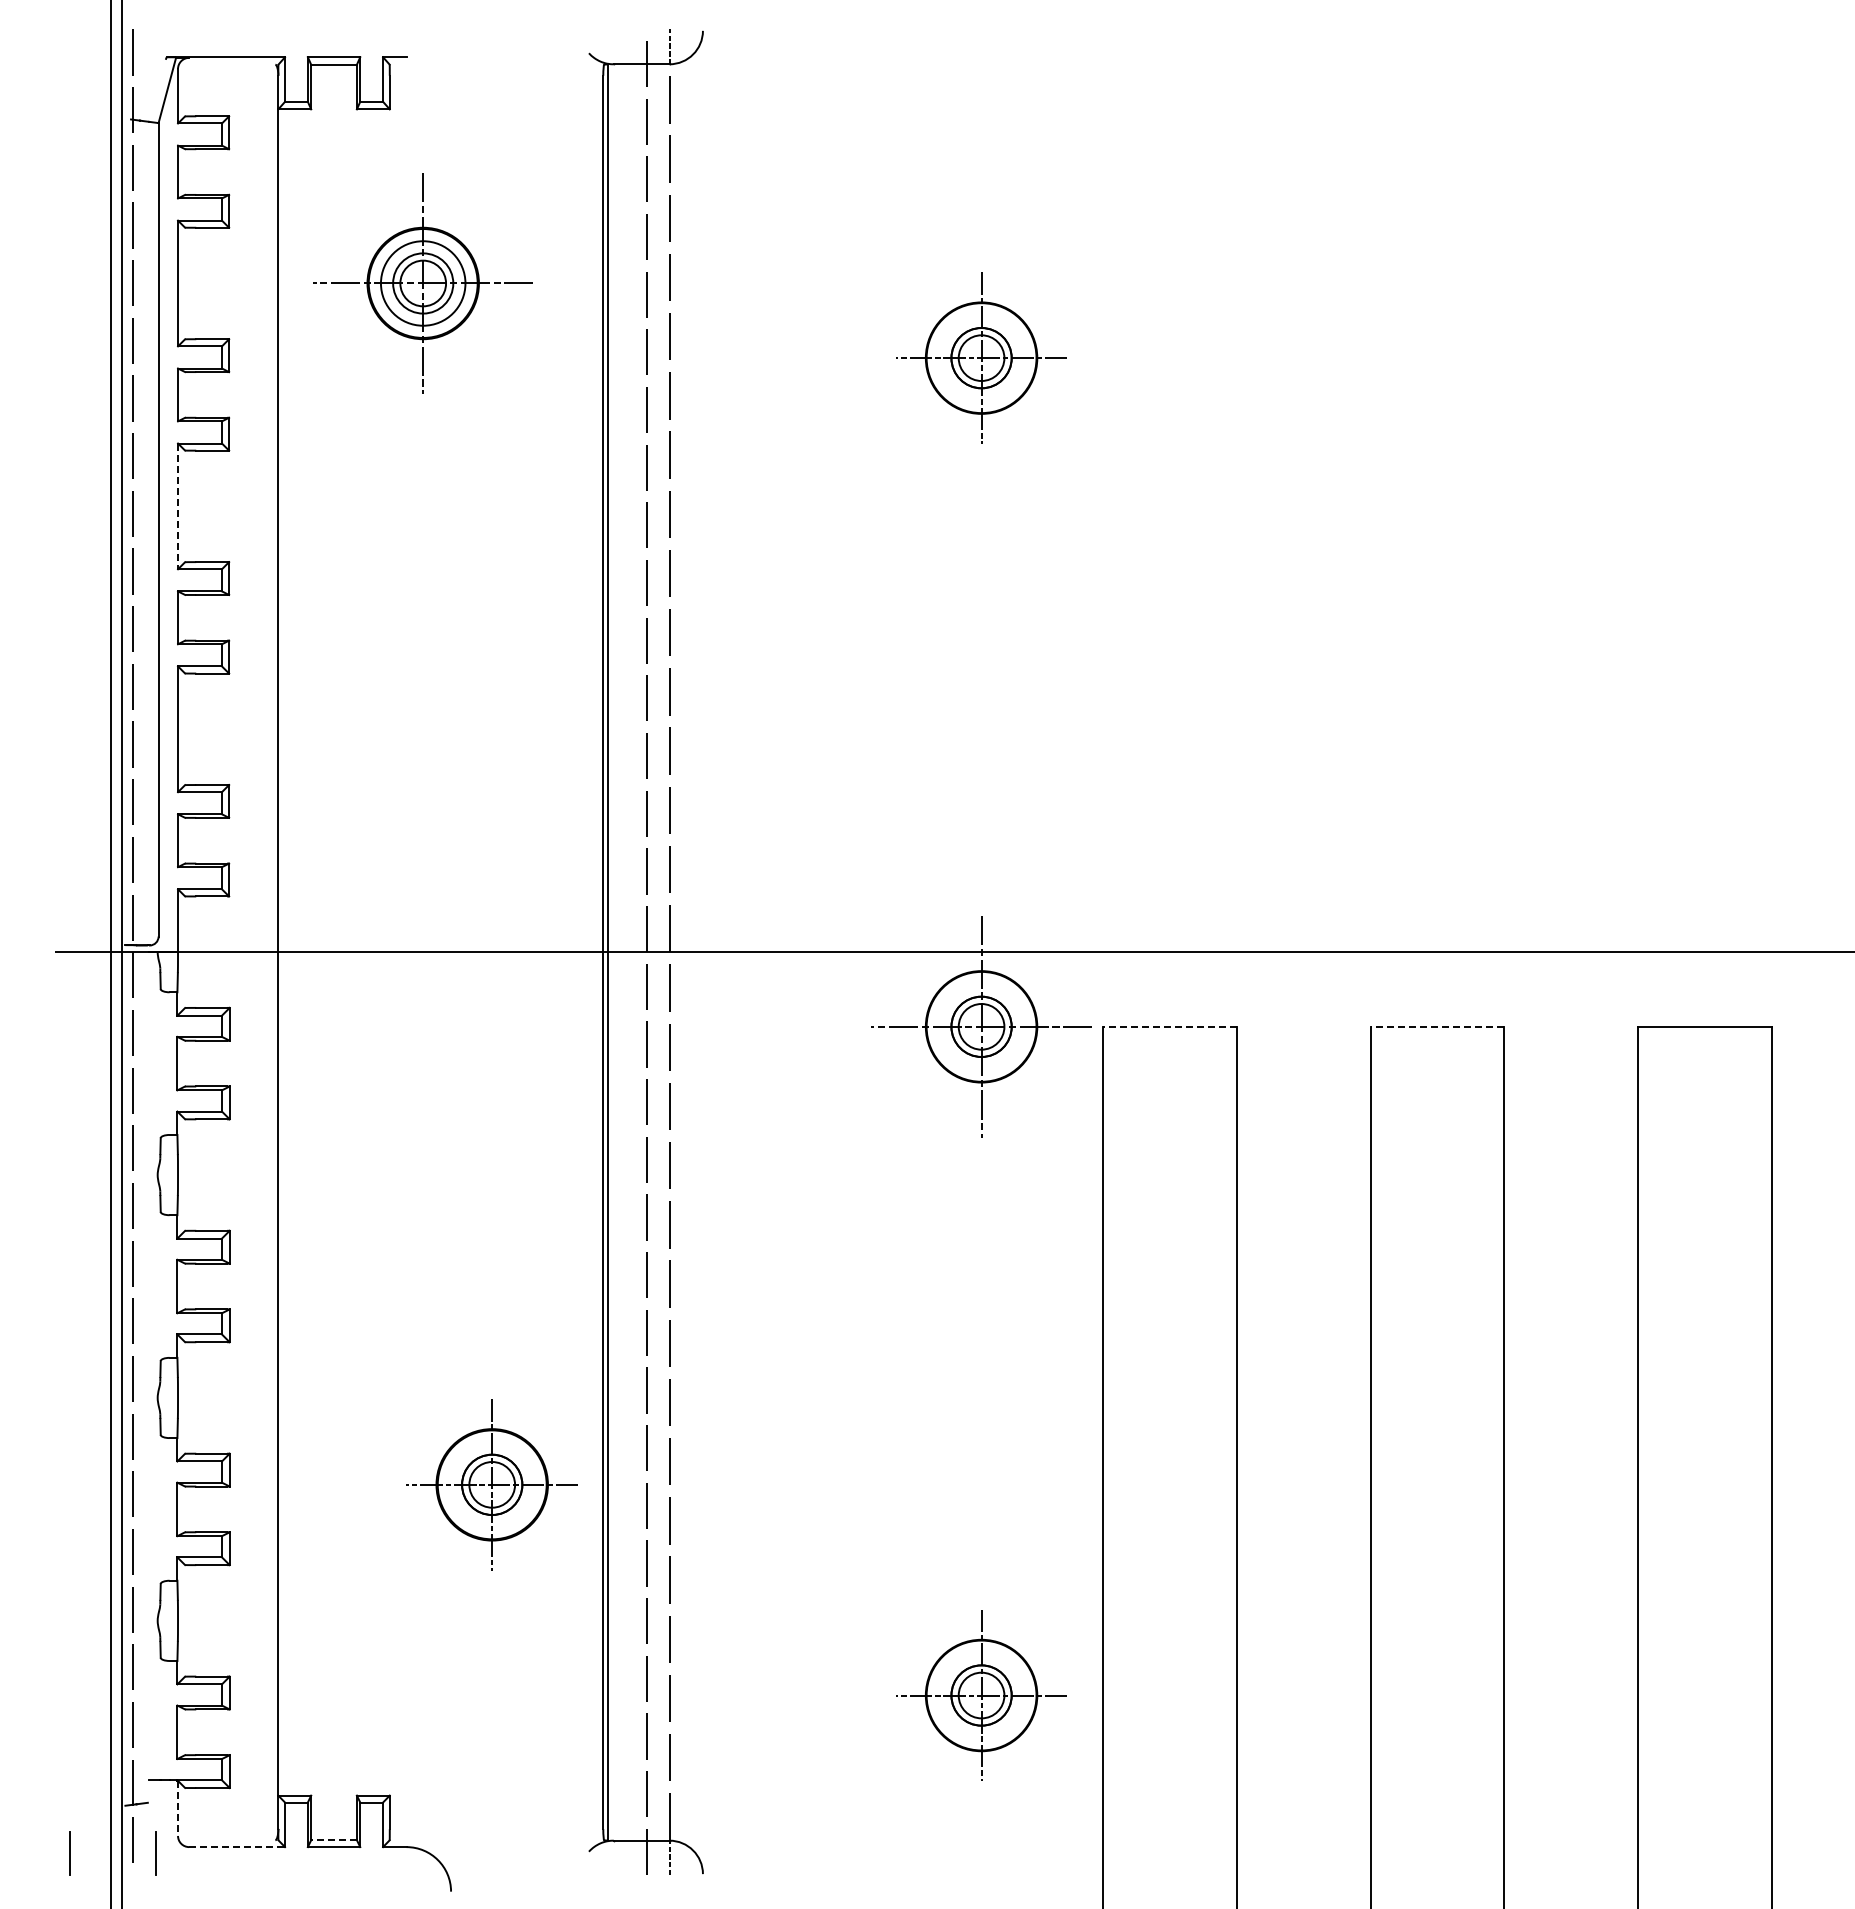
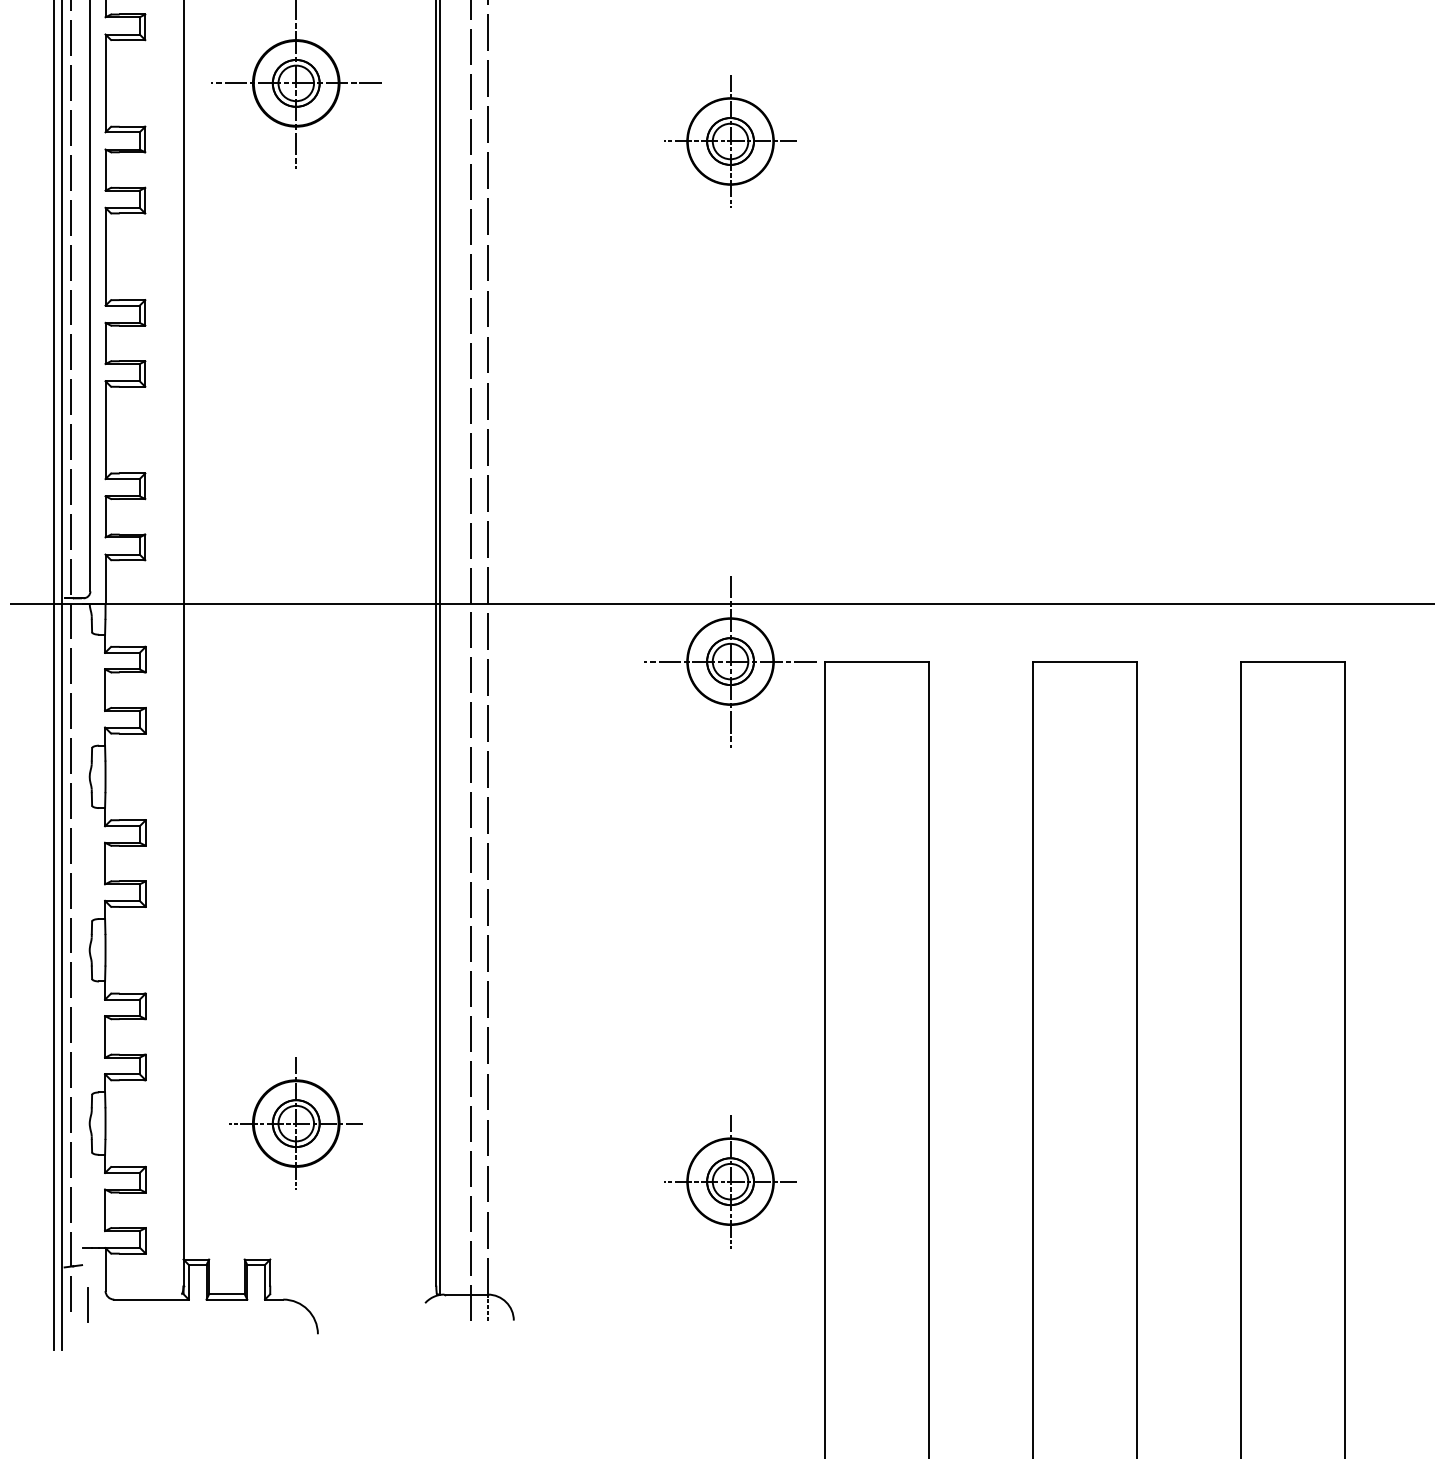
circle: (423, 283) -> (296, 83), size x0.71
line: (178, 506) -> (105, 256), dashed -> solid
line: (1169, 1026) -> (876, 661), dashed -> solid
line: (1437, 1026) -> (1085, 661), dashed -> solid
part: (491, 1484) -> (295, 1123), moved
line: (178, 1808) -> (105, 1269), dashed -> solid
line: (334, 1840) -> (227, 1294), dashed -> solid
line: (237, 1847) -> (151, 1299), dashed -> solid
line: (69, 1853) -> (21, 1304), removed

